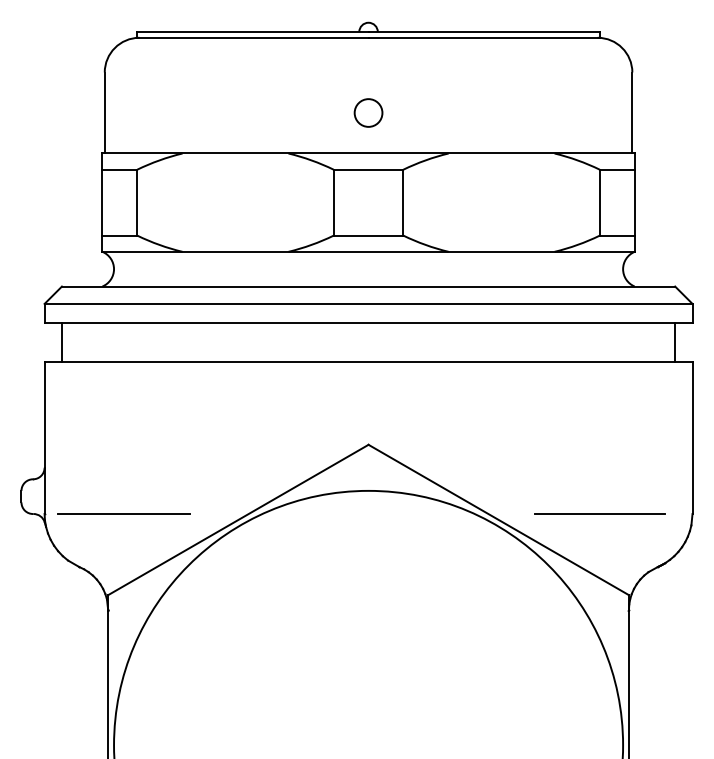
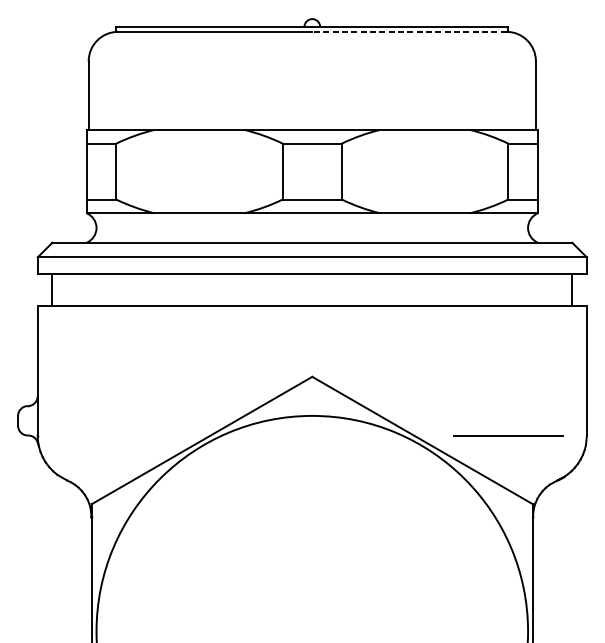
line: (483, 37) -> (409, 31), solid -> dashed
circle: (368, 112) -> (312, 95), removed
line: (123, 514) -> (104, 435), removed

